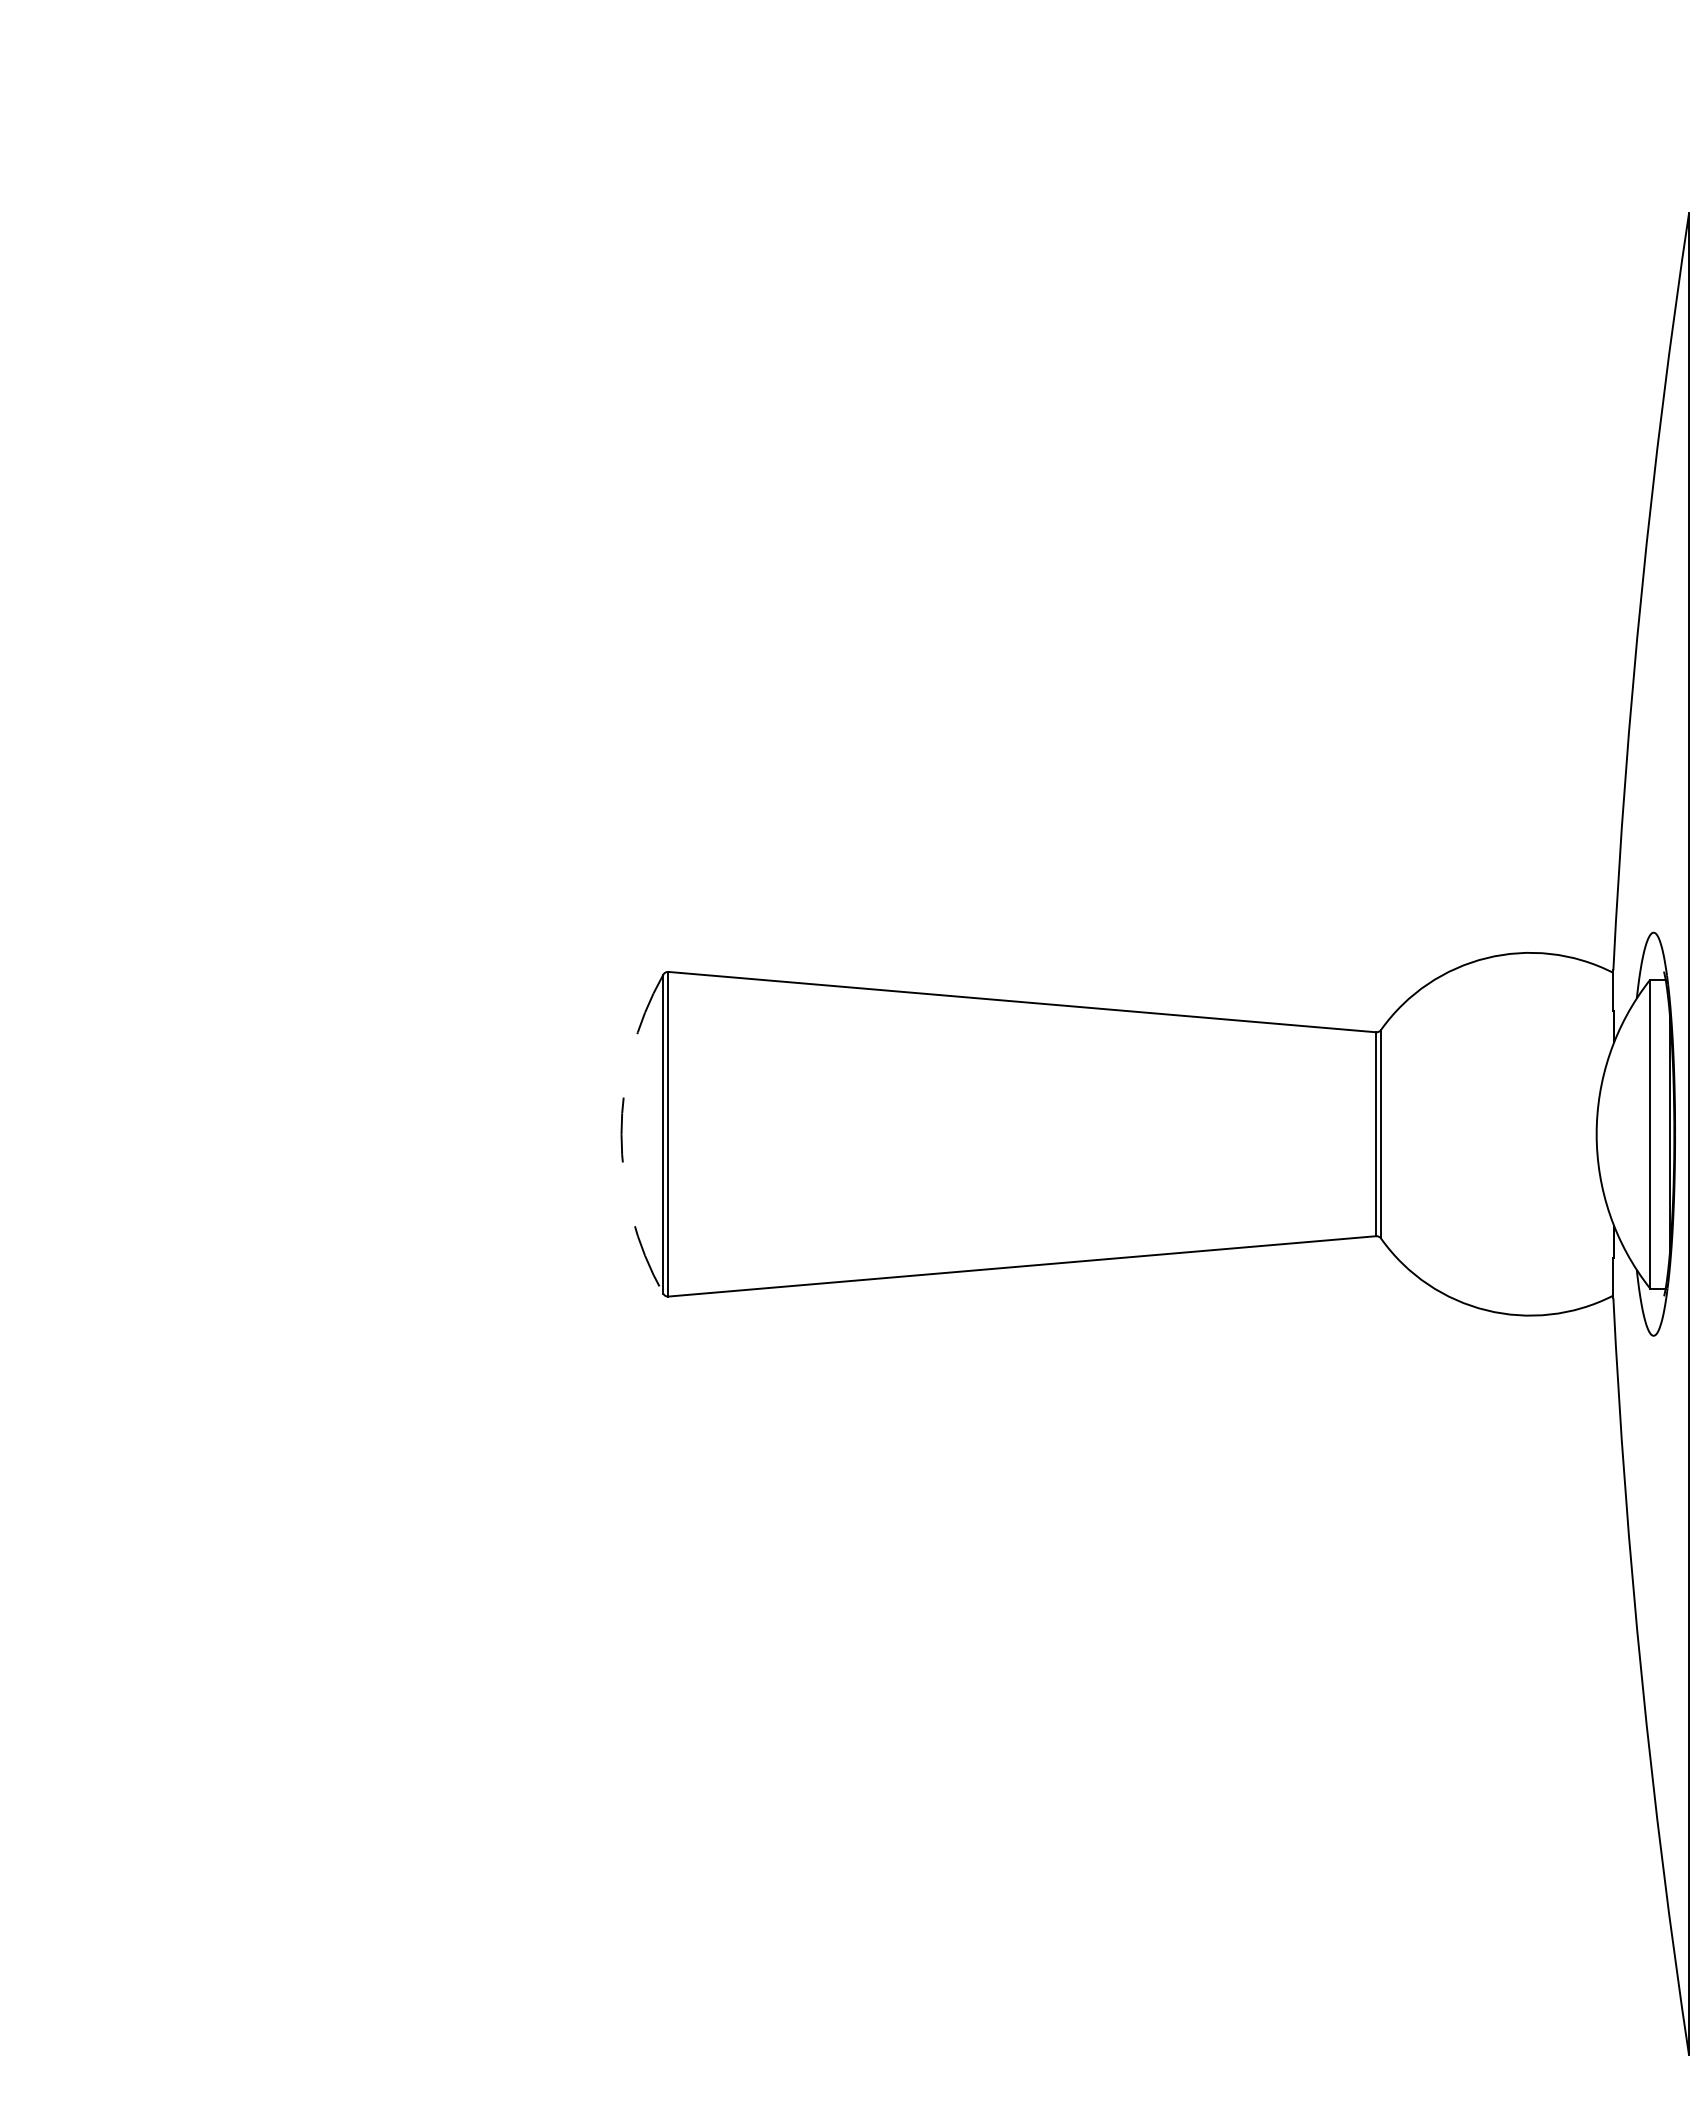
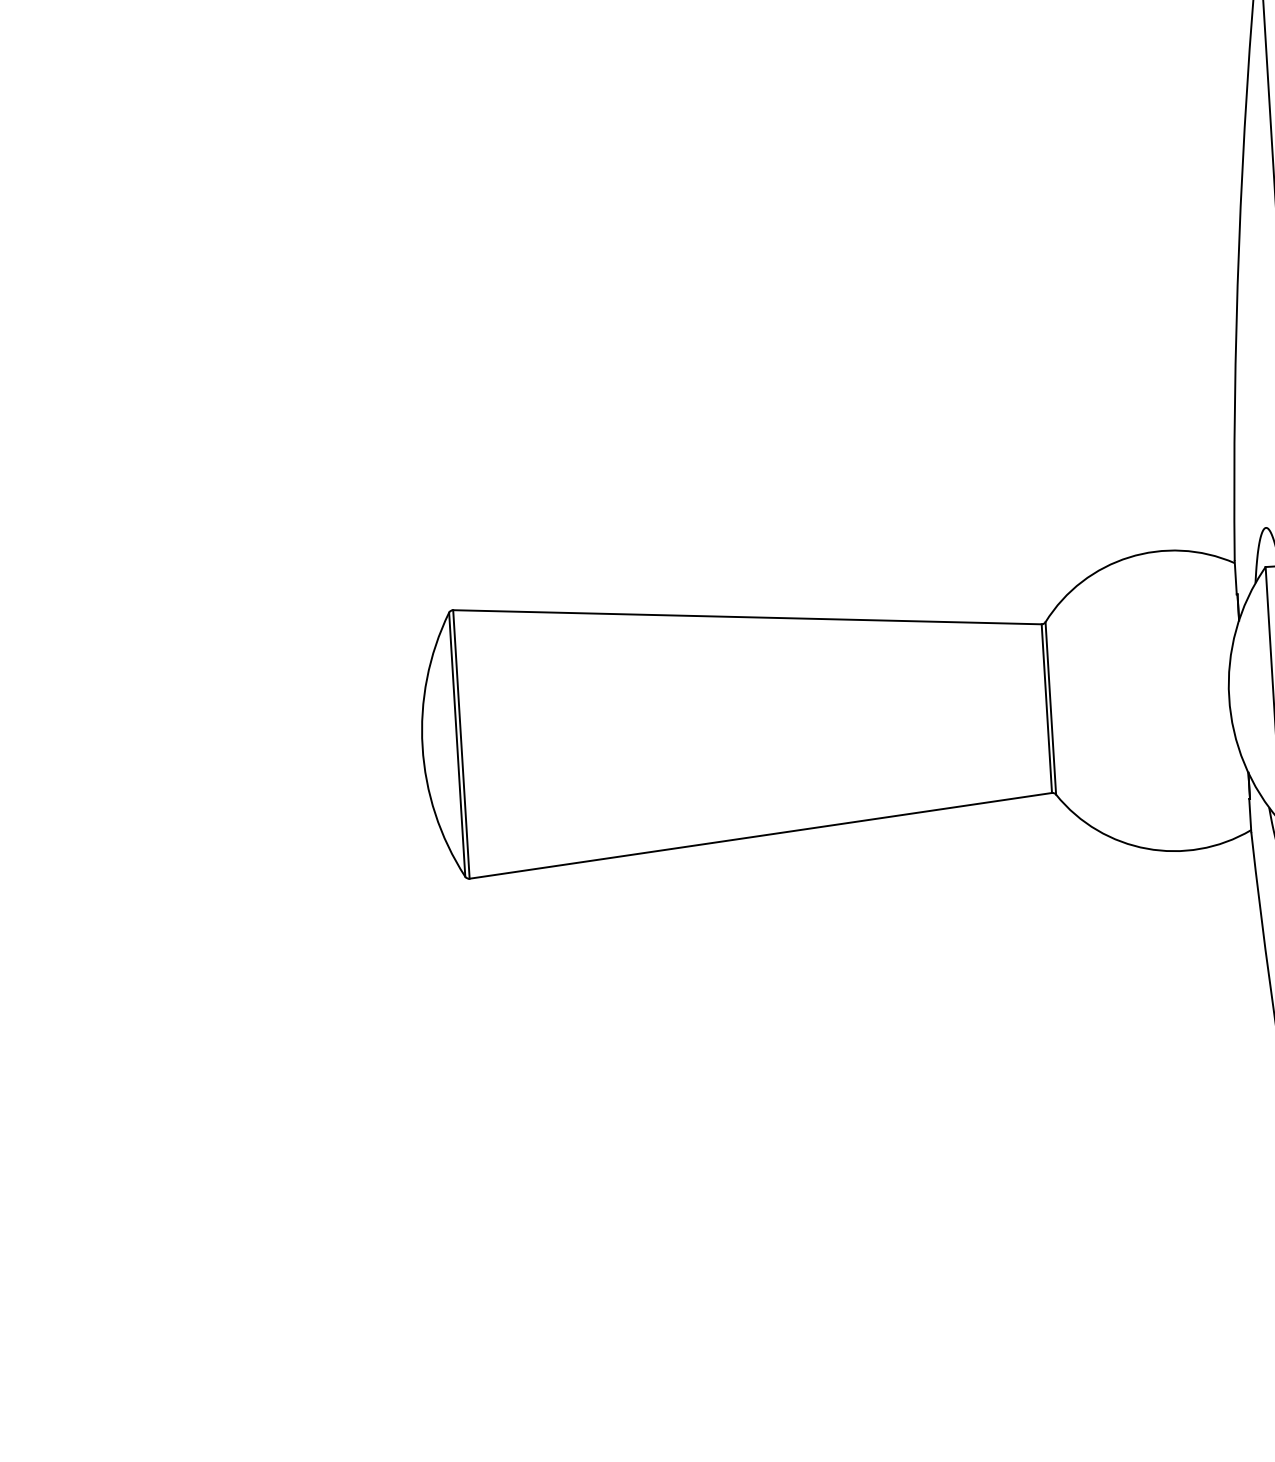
arc: (621, 1134) -> (422, 747), dashed -> solid

